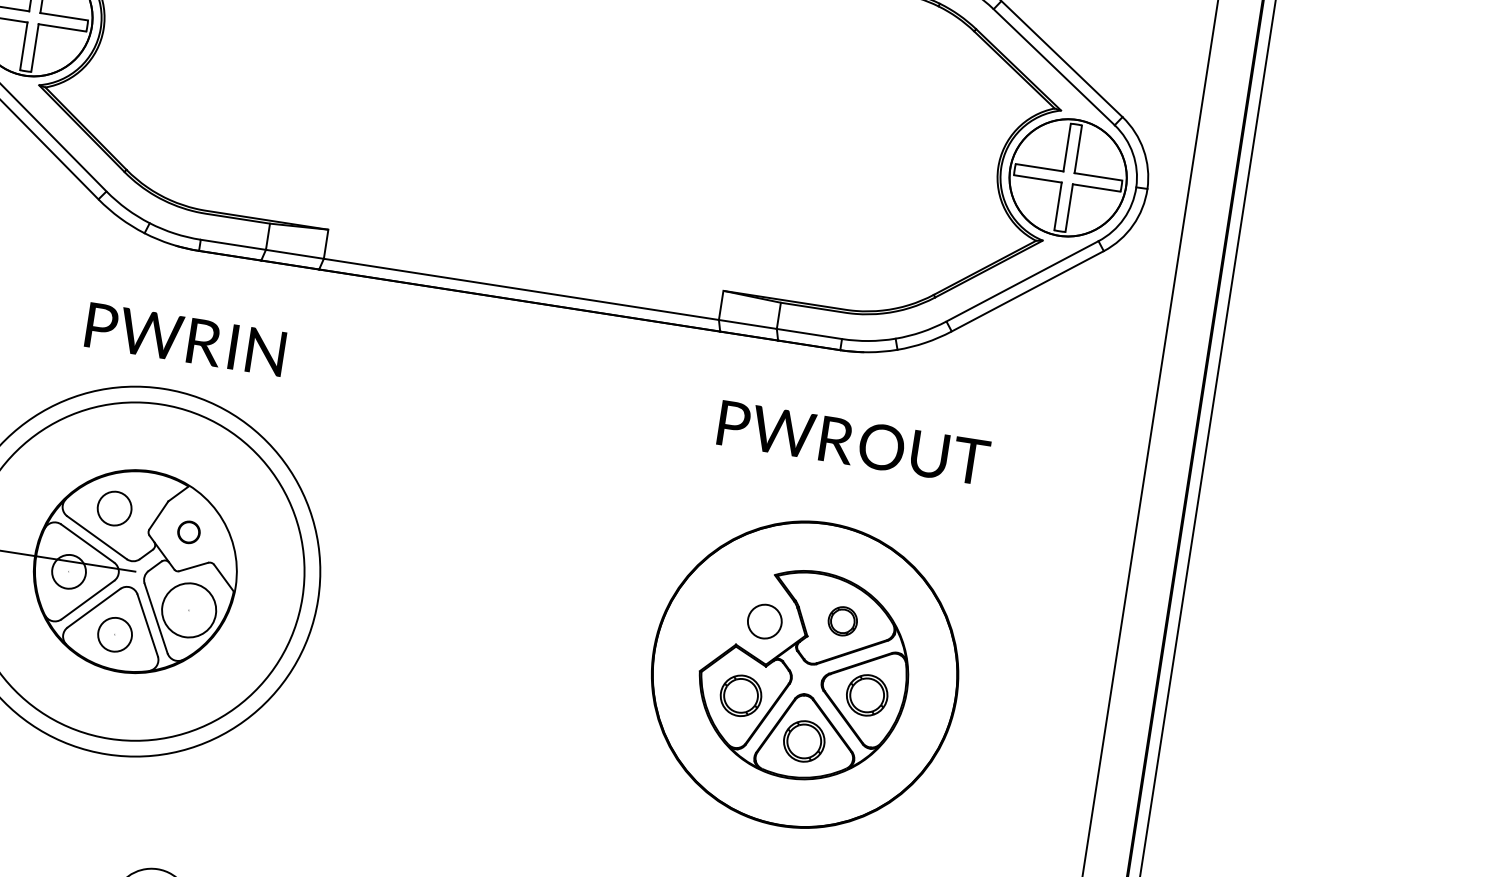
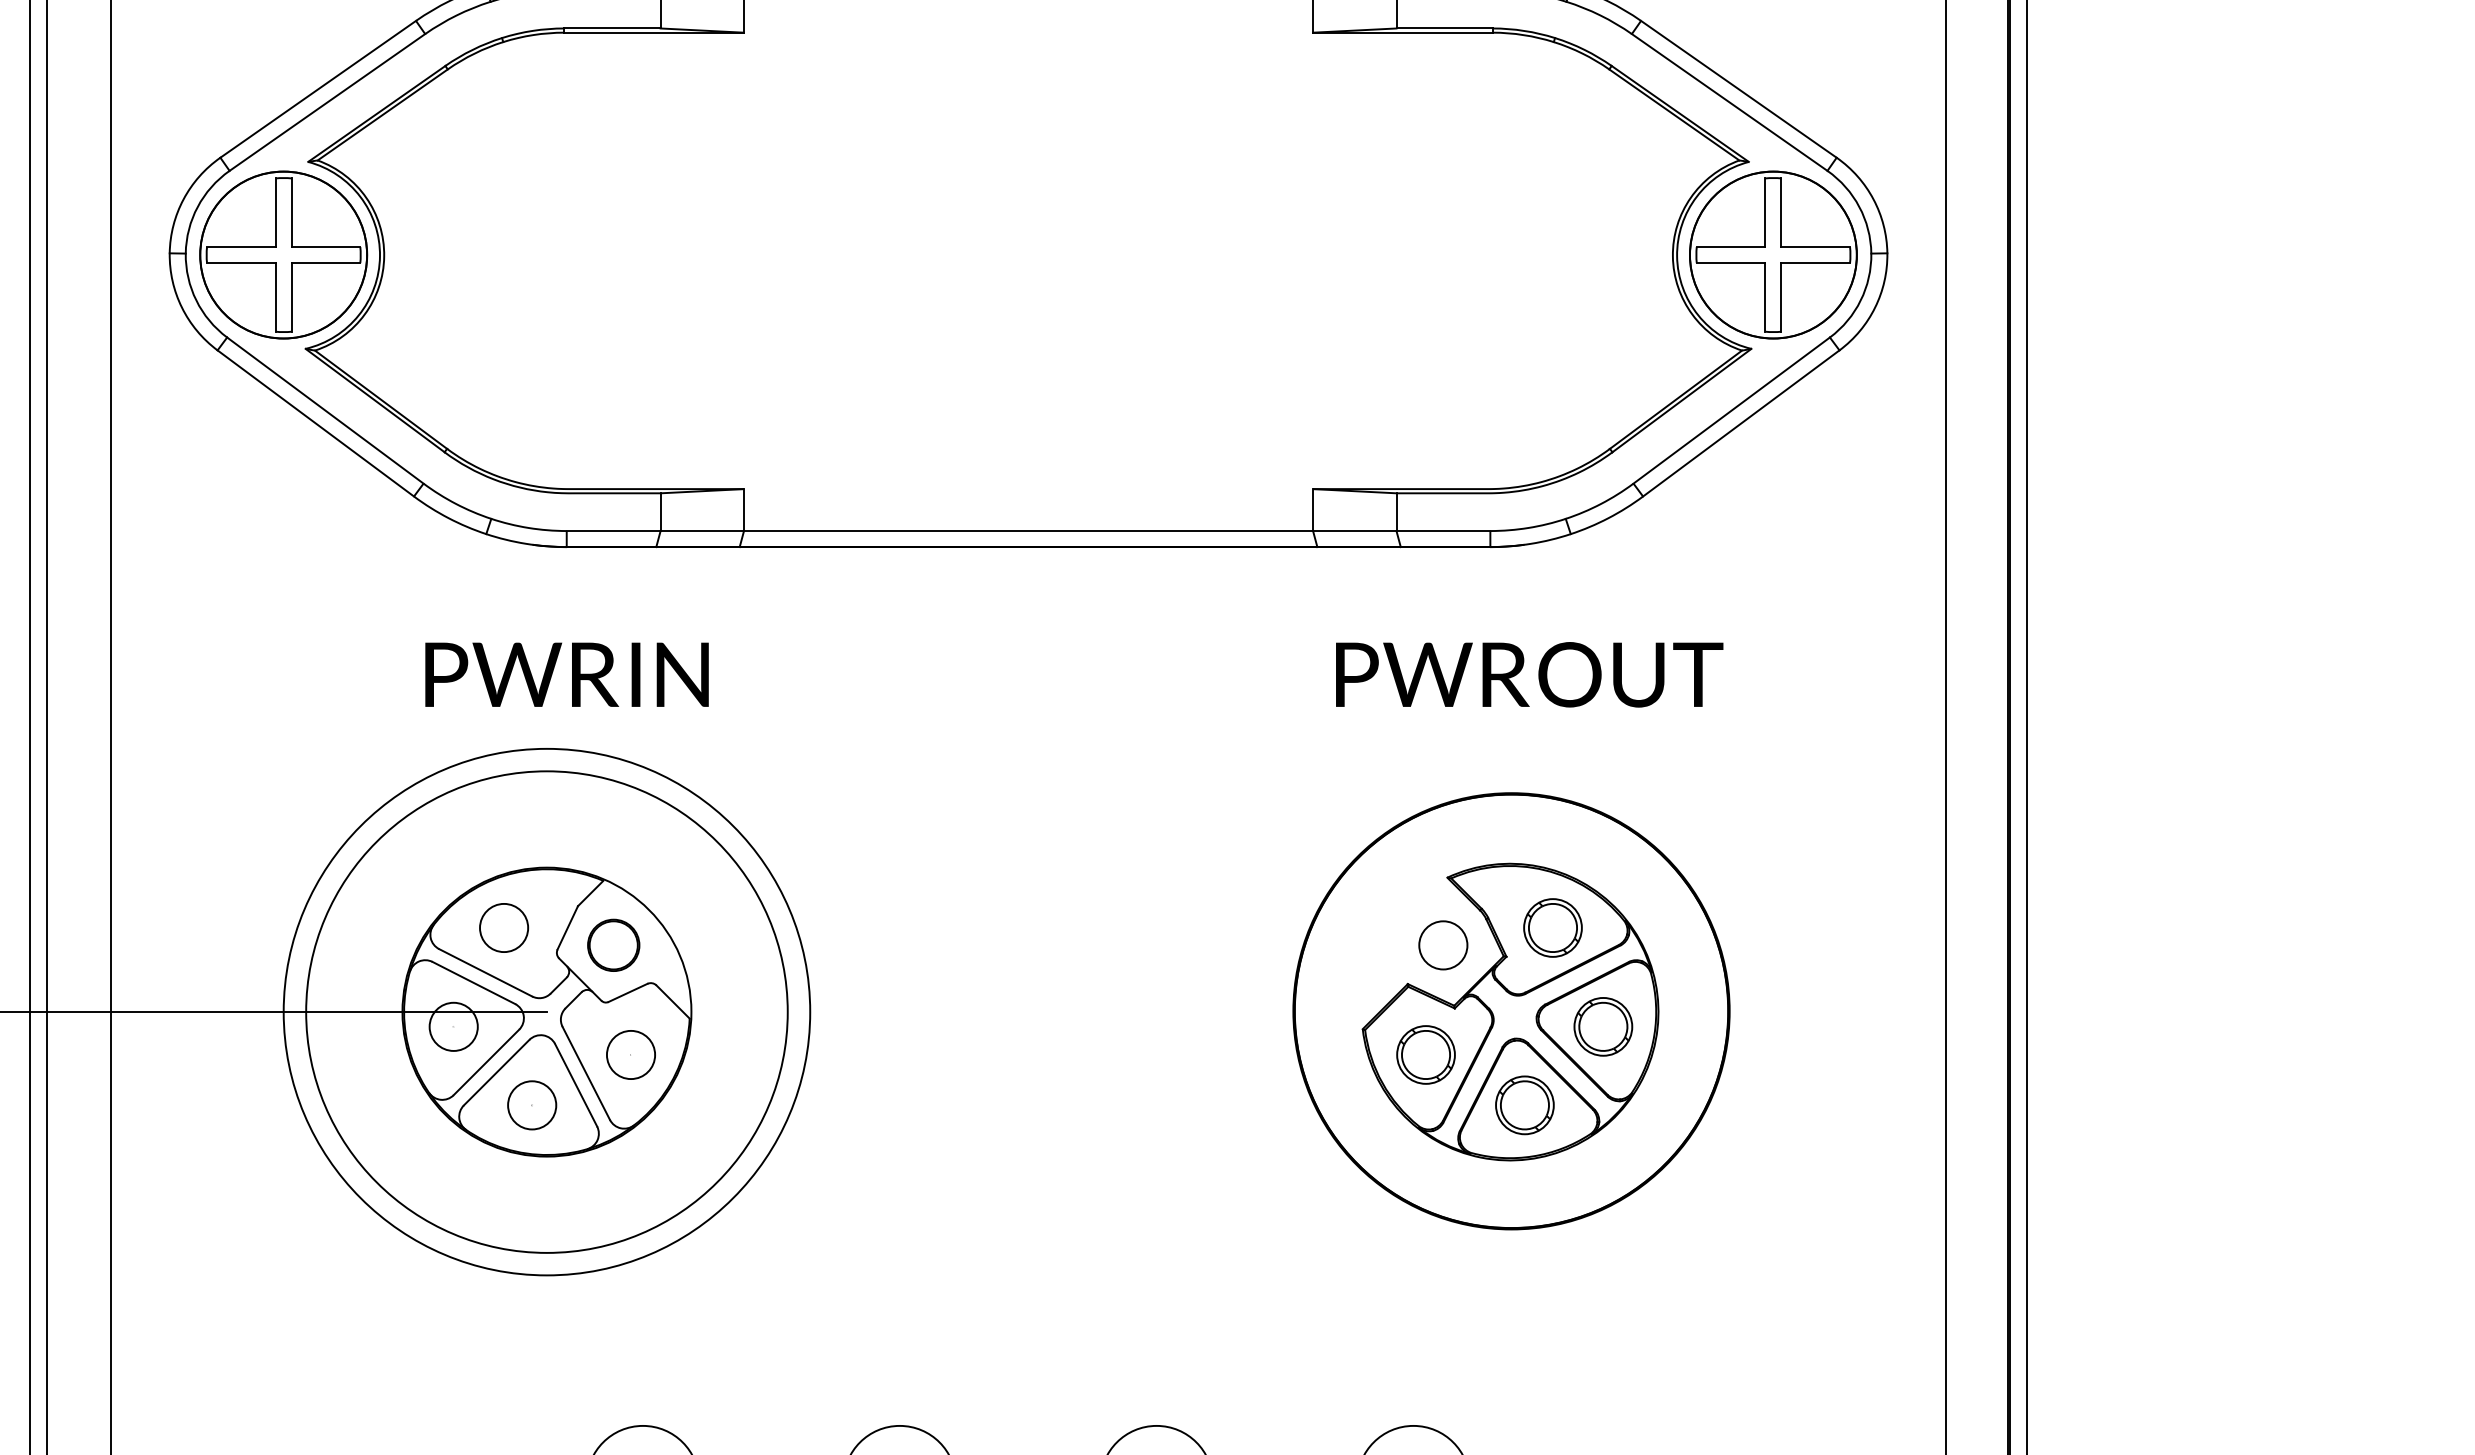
part: (188, 531) -> (613, 944), size x1.67
circle: (188, 610) -> (630, 1054), size x0.62
part: (842, 620) -> (1552, 927), size x1.43

